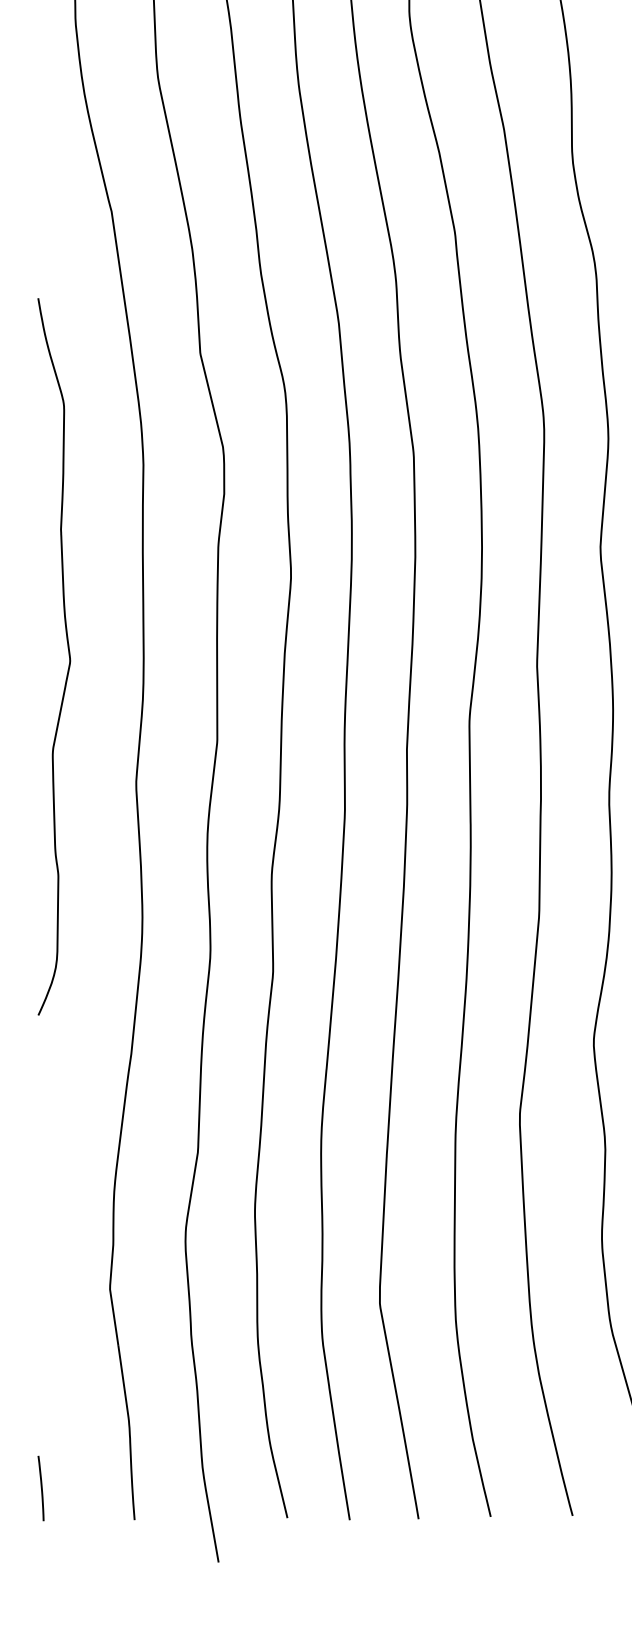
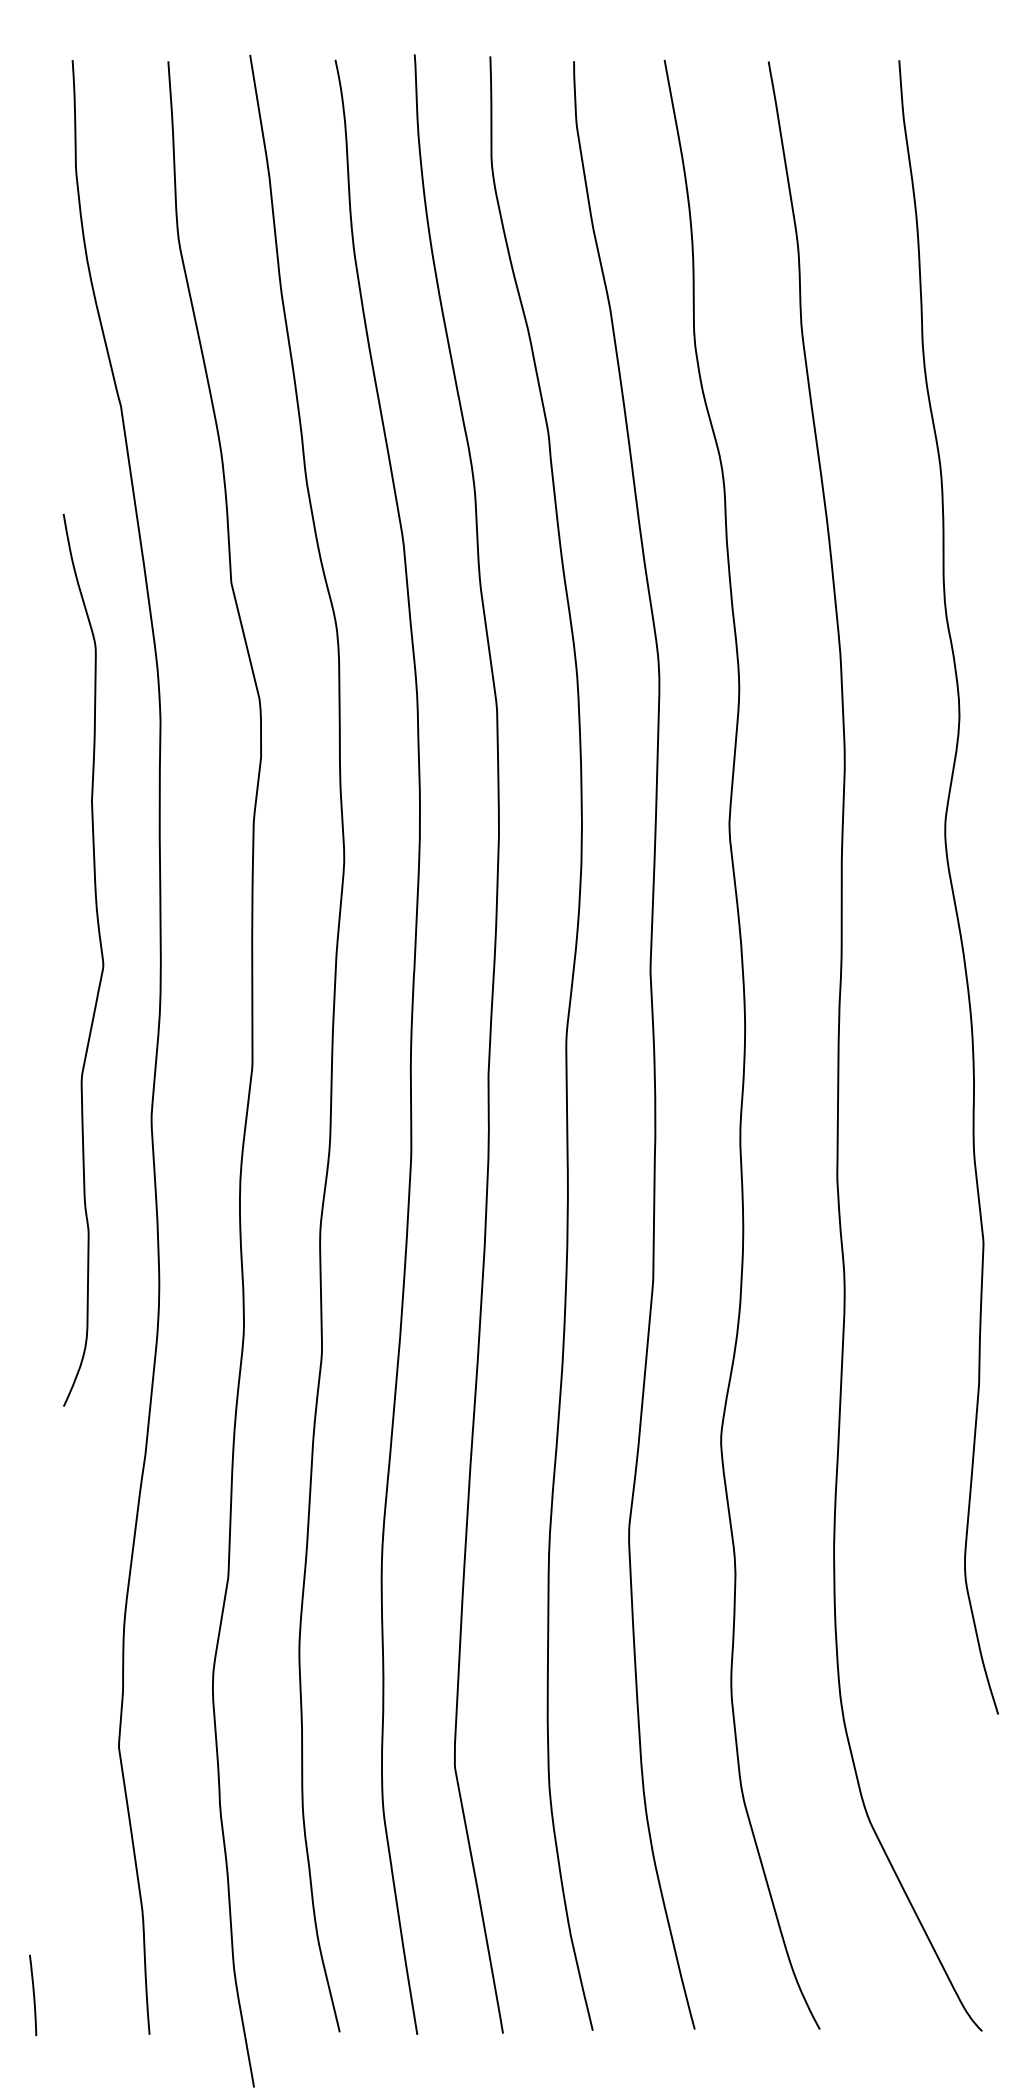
curve: (68, 655) -> (101, 958), moved

